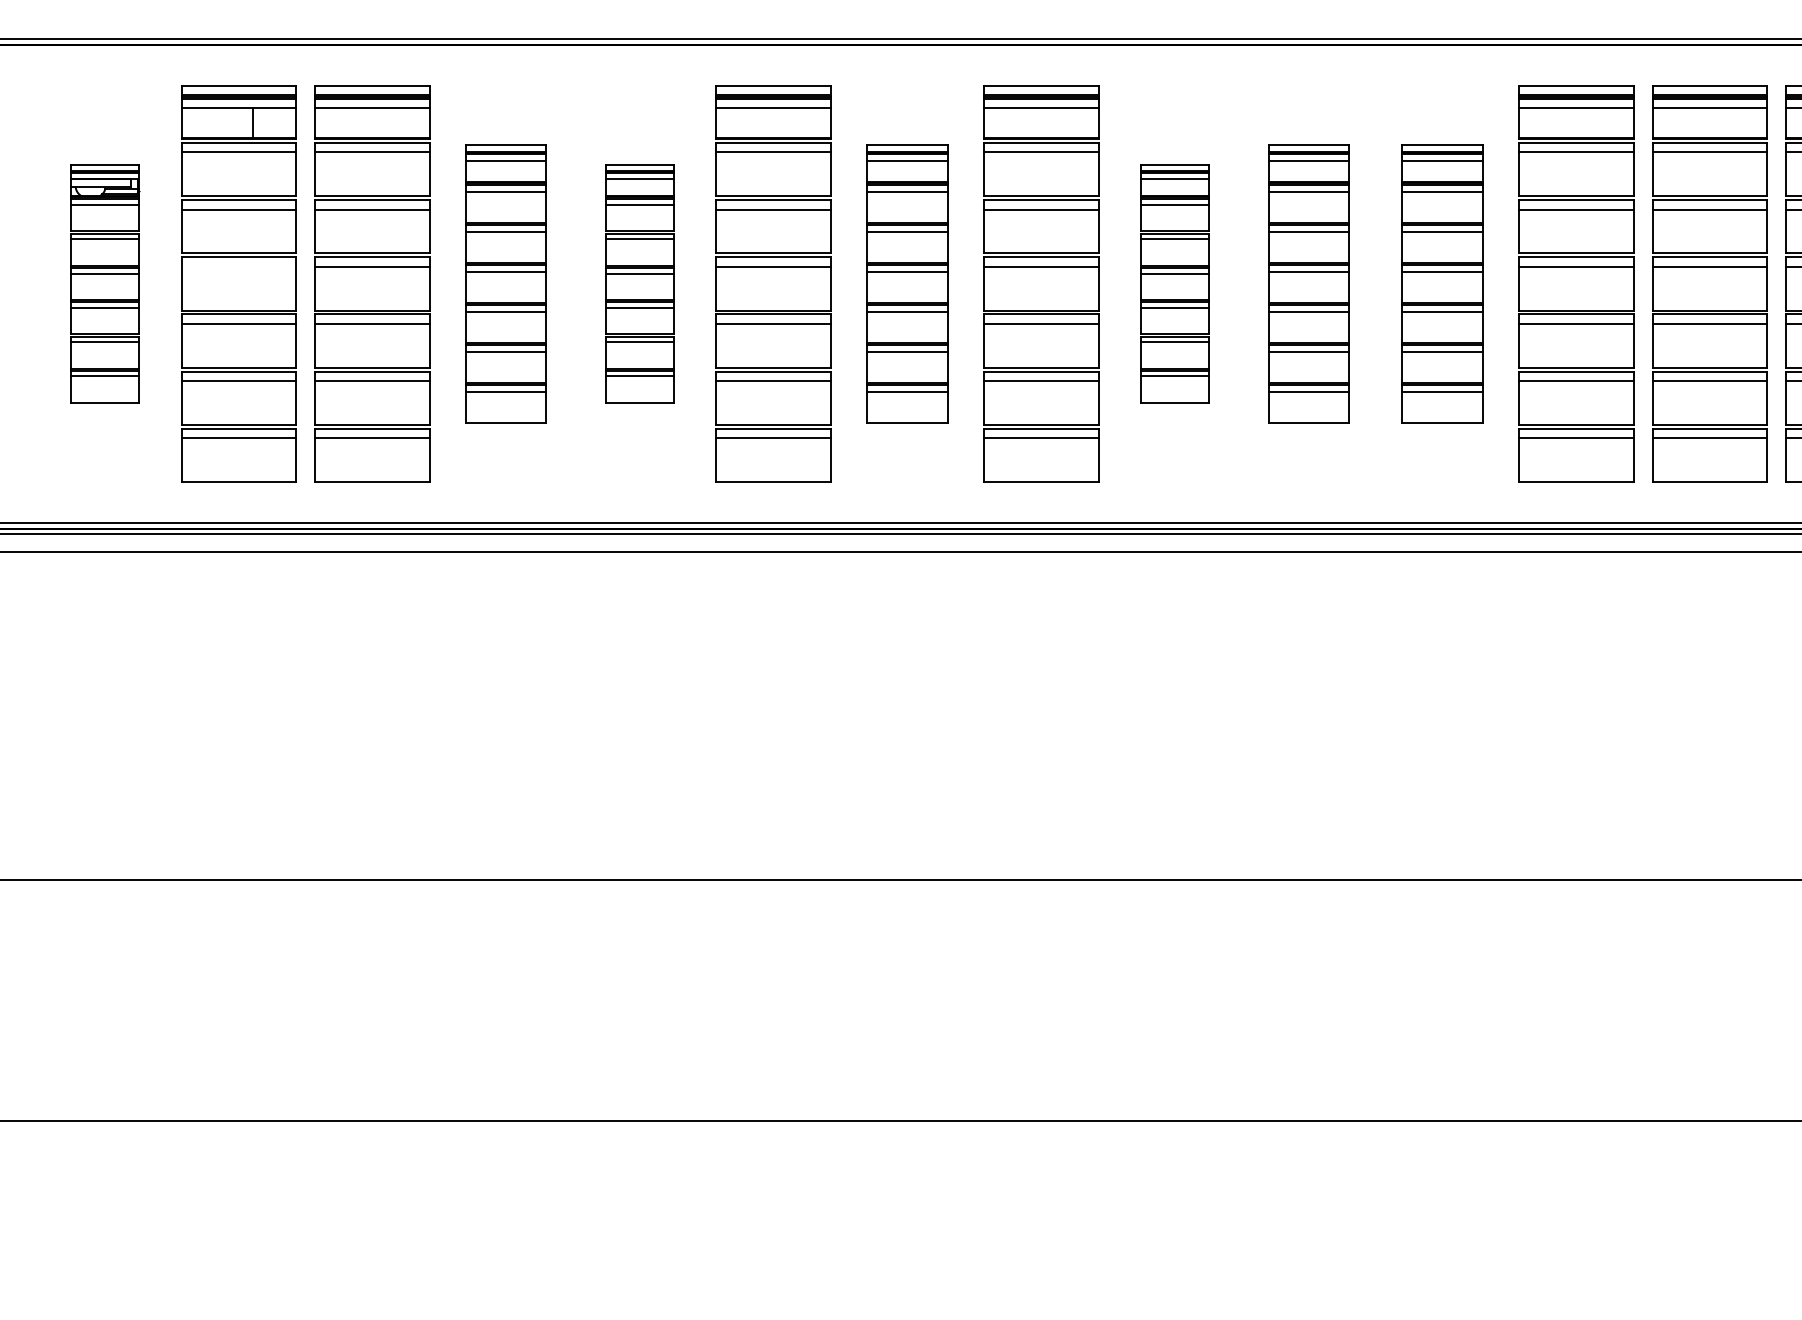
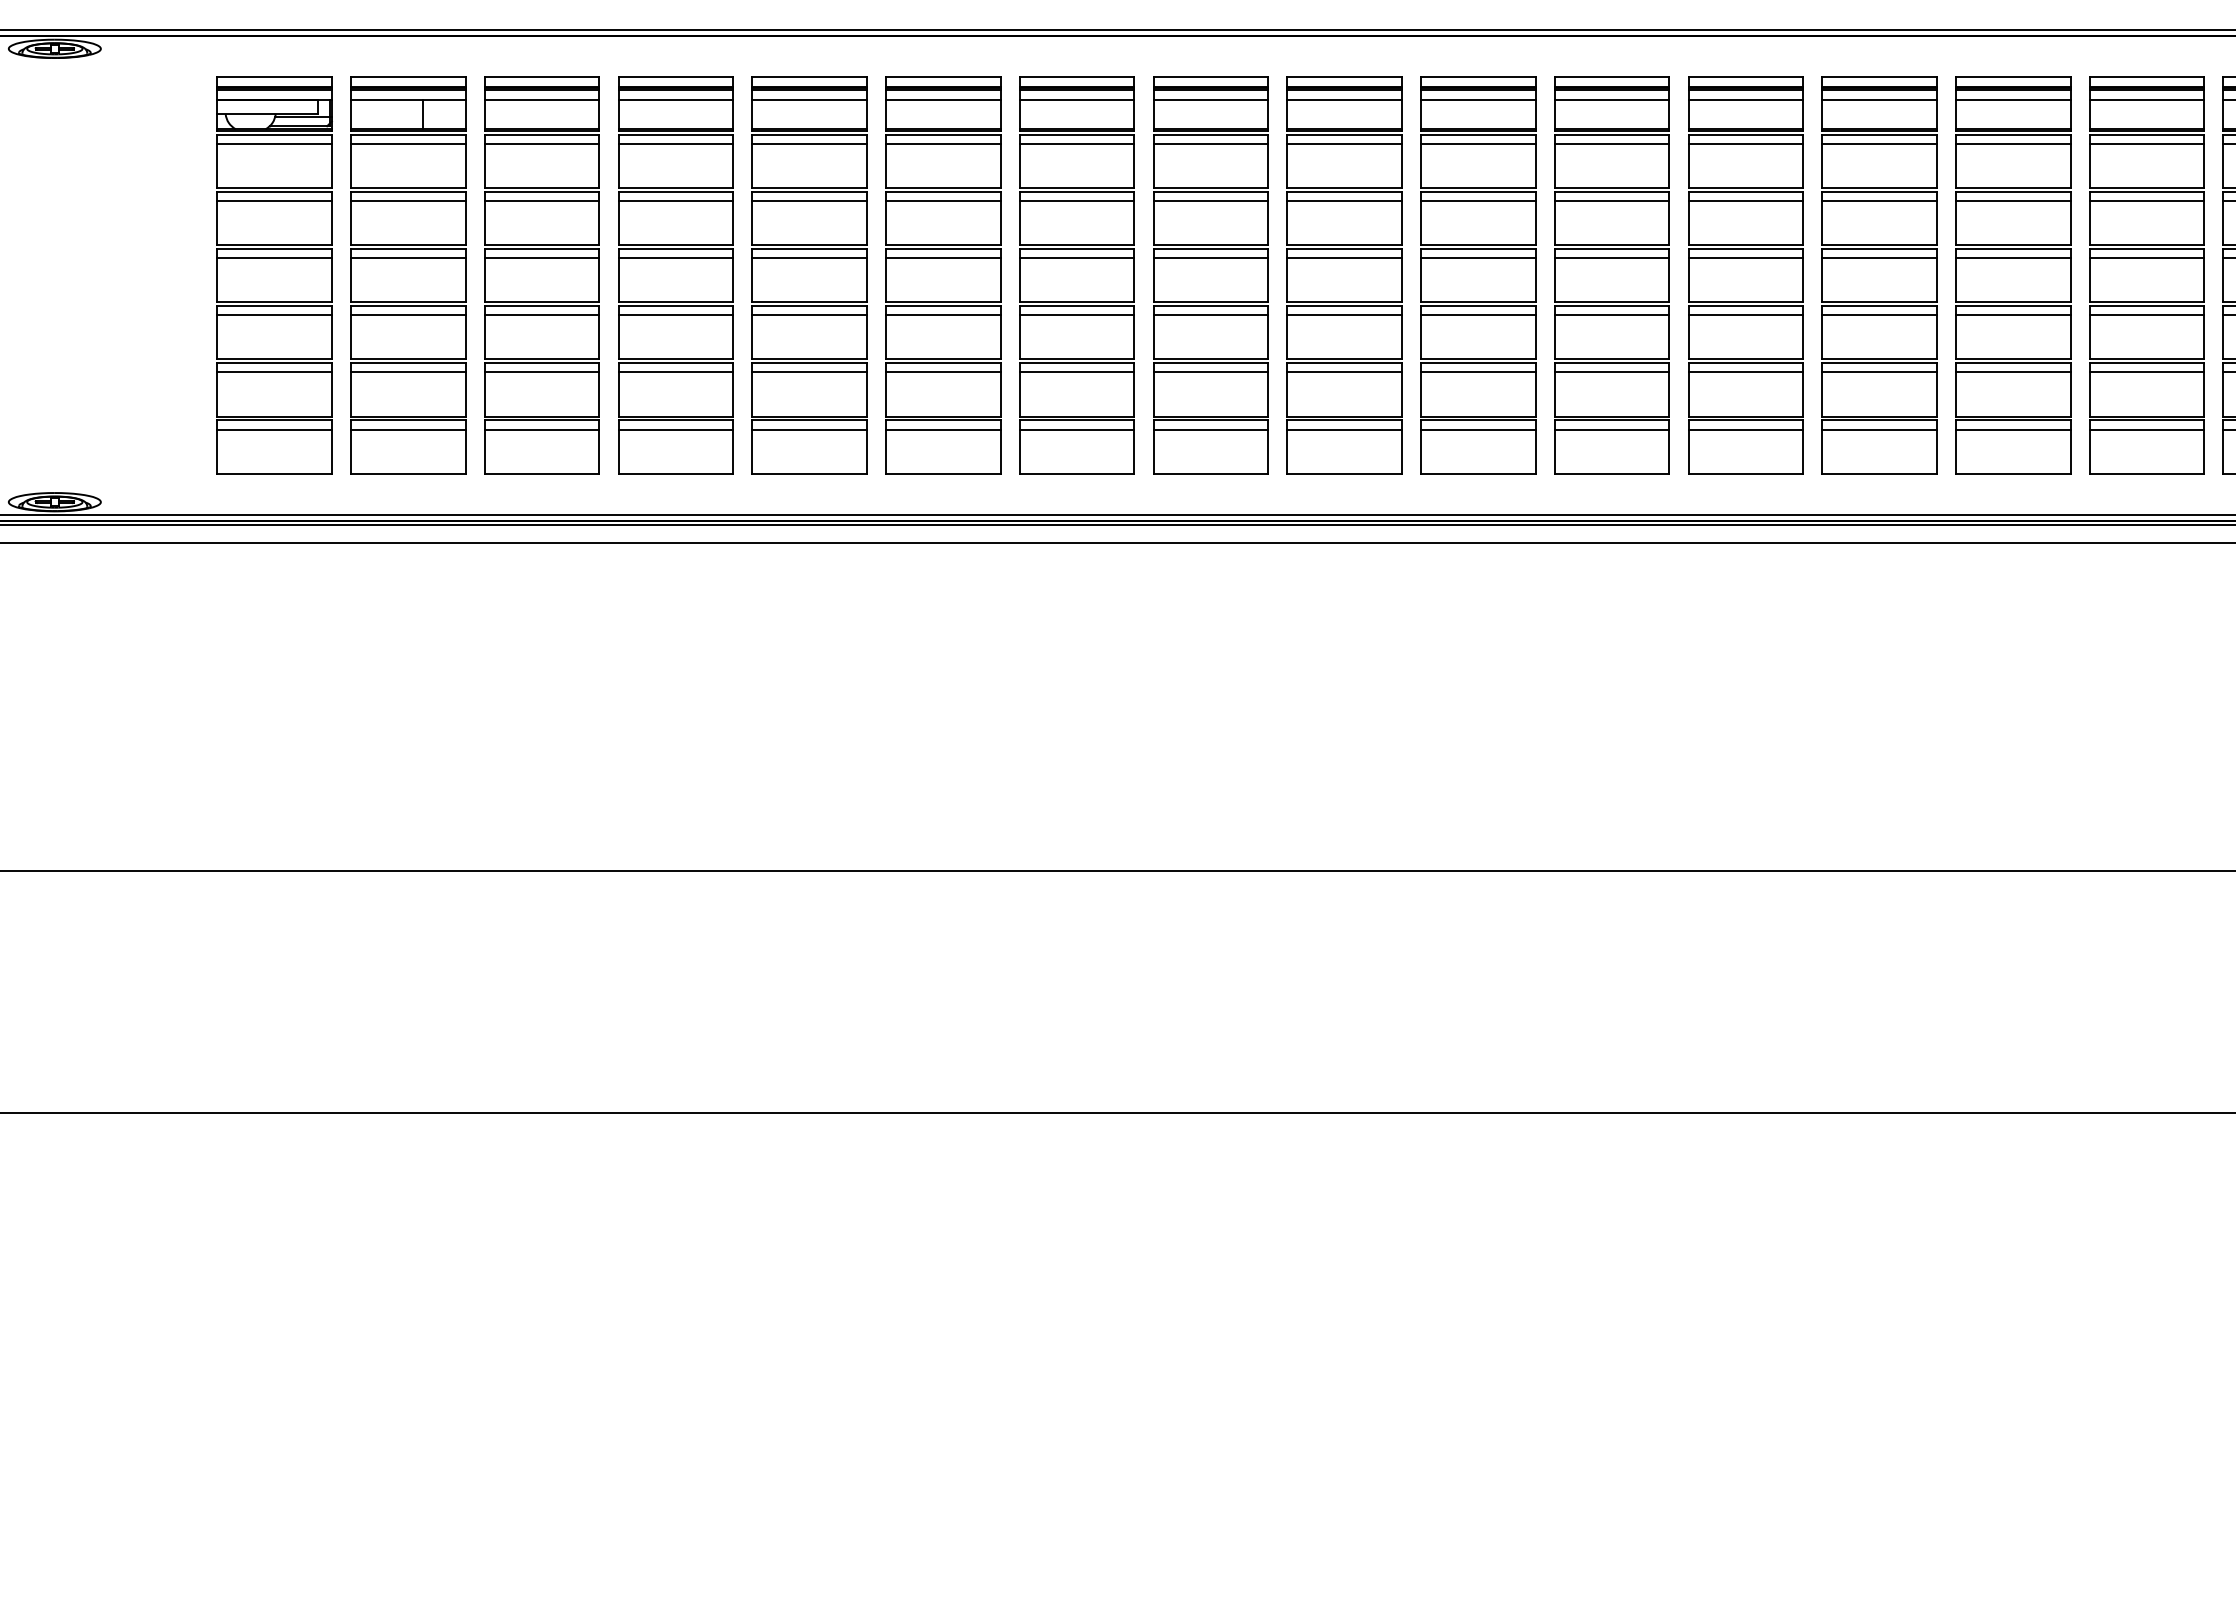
line: (238, 266) -> (408, 258), added
part: (104, 283) -> (274, 275), size x1.67
part: (505, 283) -> (675, 275), size x1.43
part: (639, 283) -> (809, 275), size x1.67
part: (906, 283) -> (1076, 275), size x1.43
part: (1174, 283) -> (1344, 275), size x1.67
part: (1308, 283) -> (1478, 275), size x1.43
part: (1441, 283) -> (1611, 275), size x1.43

